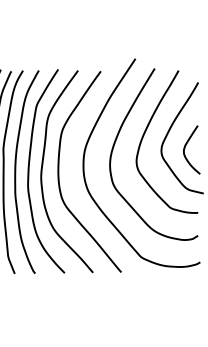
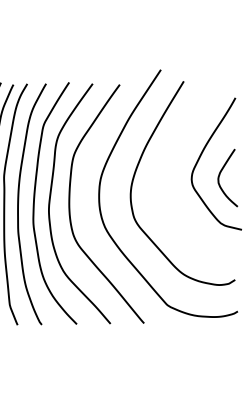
curve: (146, 131) -> (173, 156), removed

